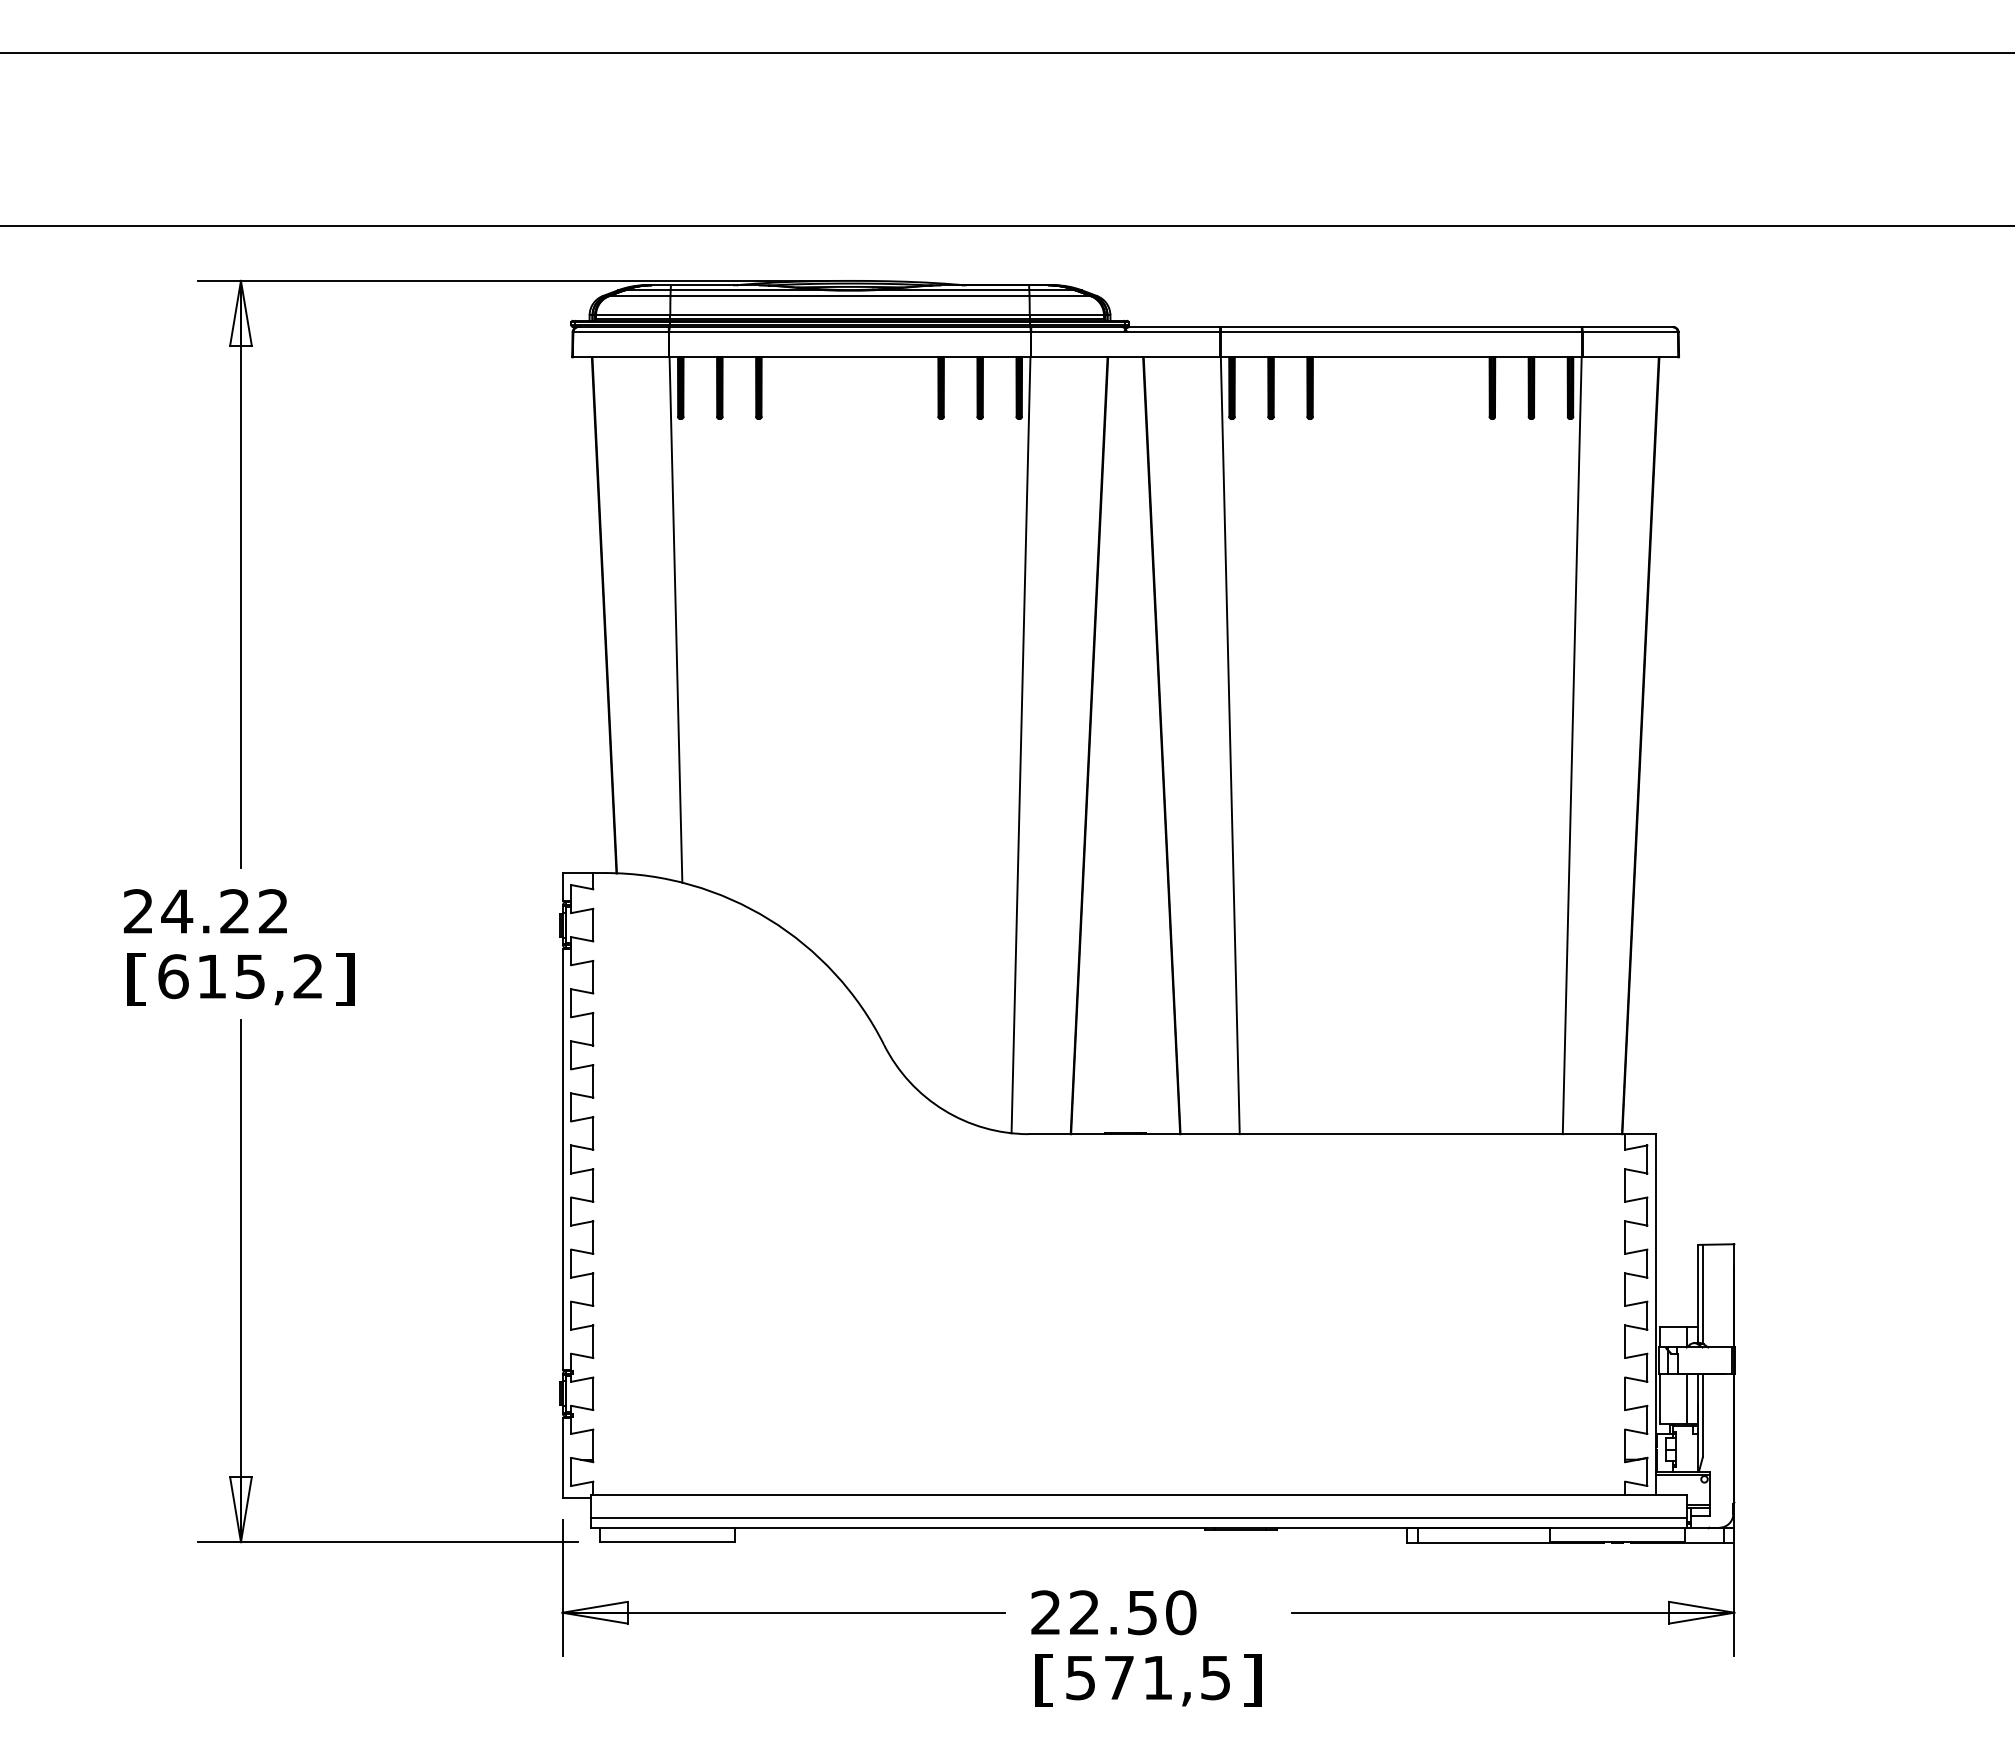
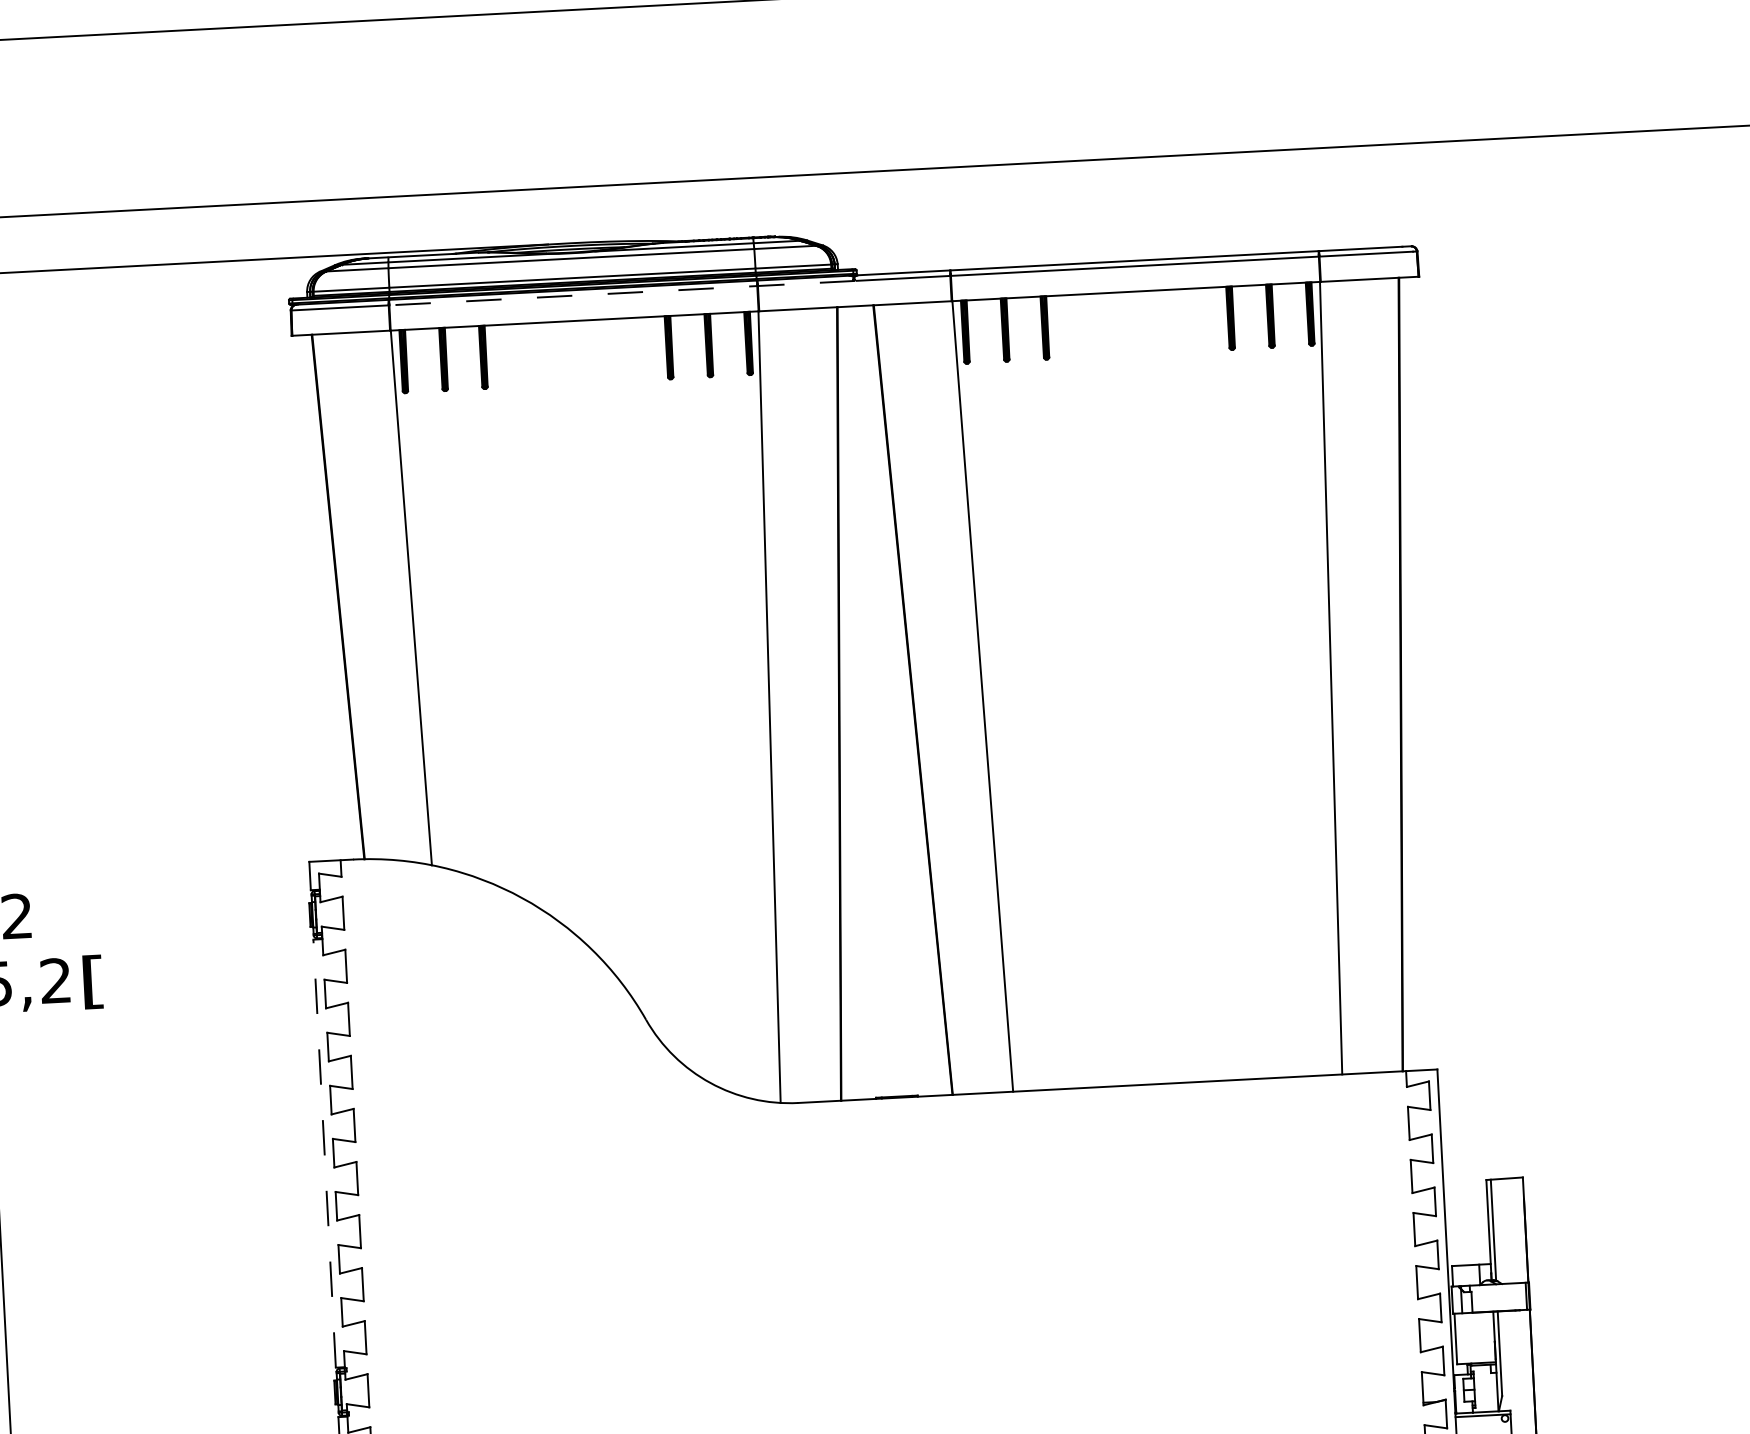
line: (898, 332) -> (622, 293), solid -> dashed
text: (344, 979) -> (92, 981), ] -> [
line: (562, 1158) -> (324, 1152), solid -> dashed
line: (1687, 1398) -> (1483, 1337), removed

